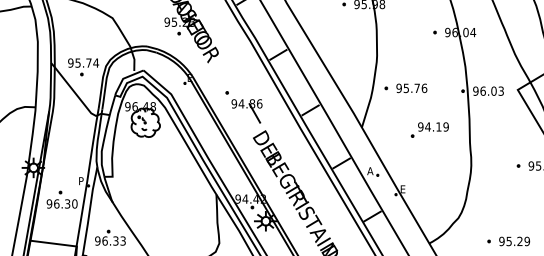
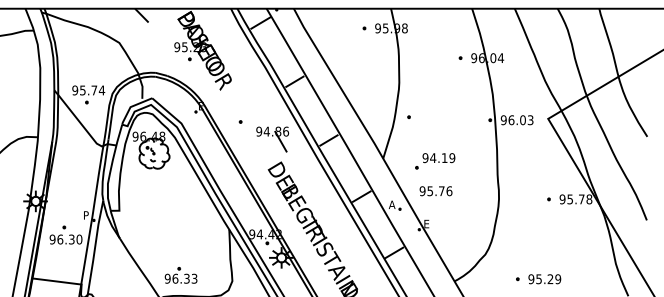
text: (411, 88) -> (435, 191), moved
part: (246, 111) -> (272, 139), moved
part: (430, 130) -> (435, 161), moved
part: (109, 237) -> (180, 275), moved

